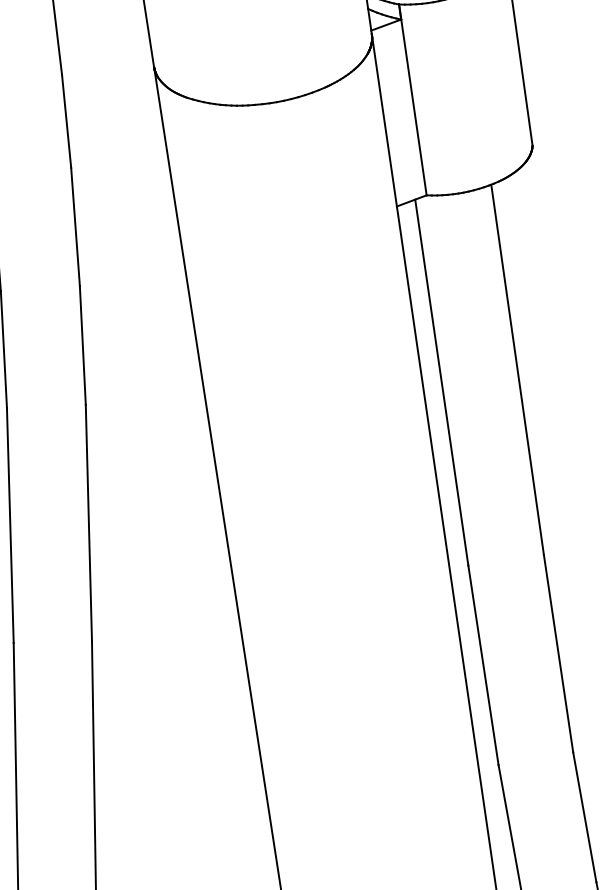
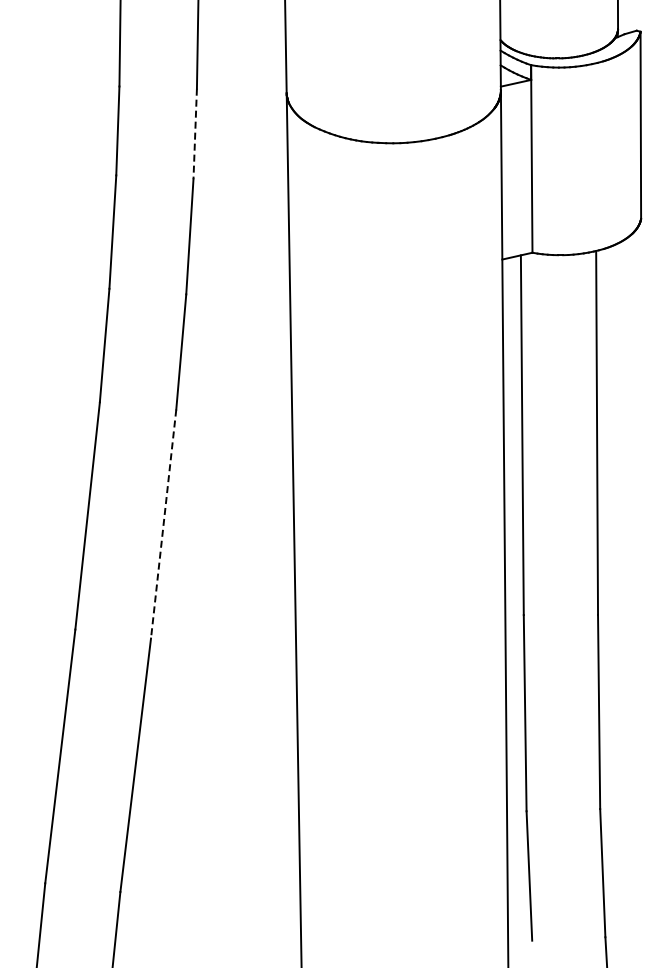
line: (66, 121) -> (195, 134), solid -> dashed
line: (88, 523) -> (163, 524), solid -> dashed

